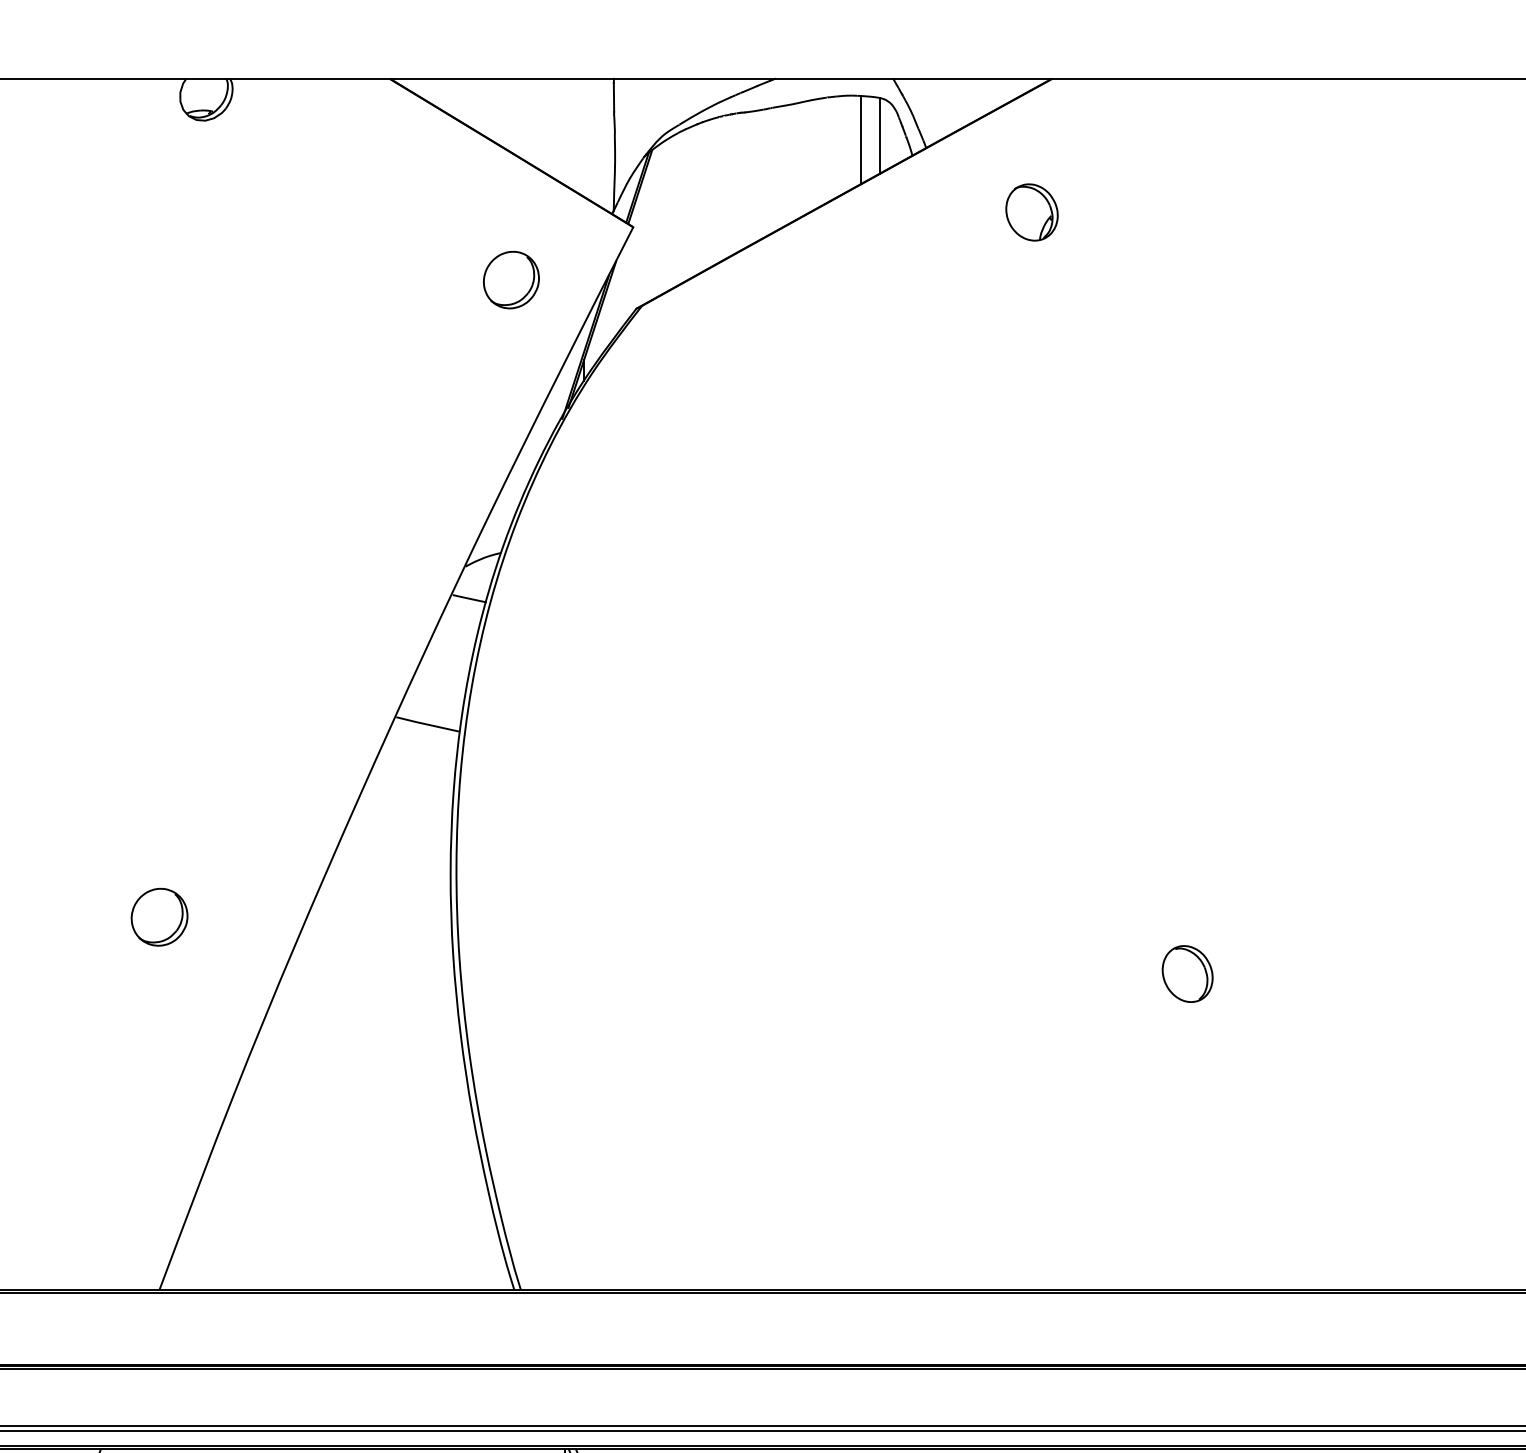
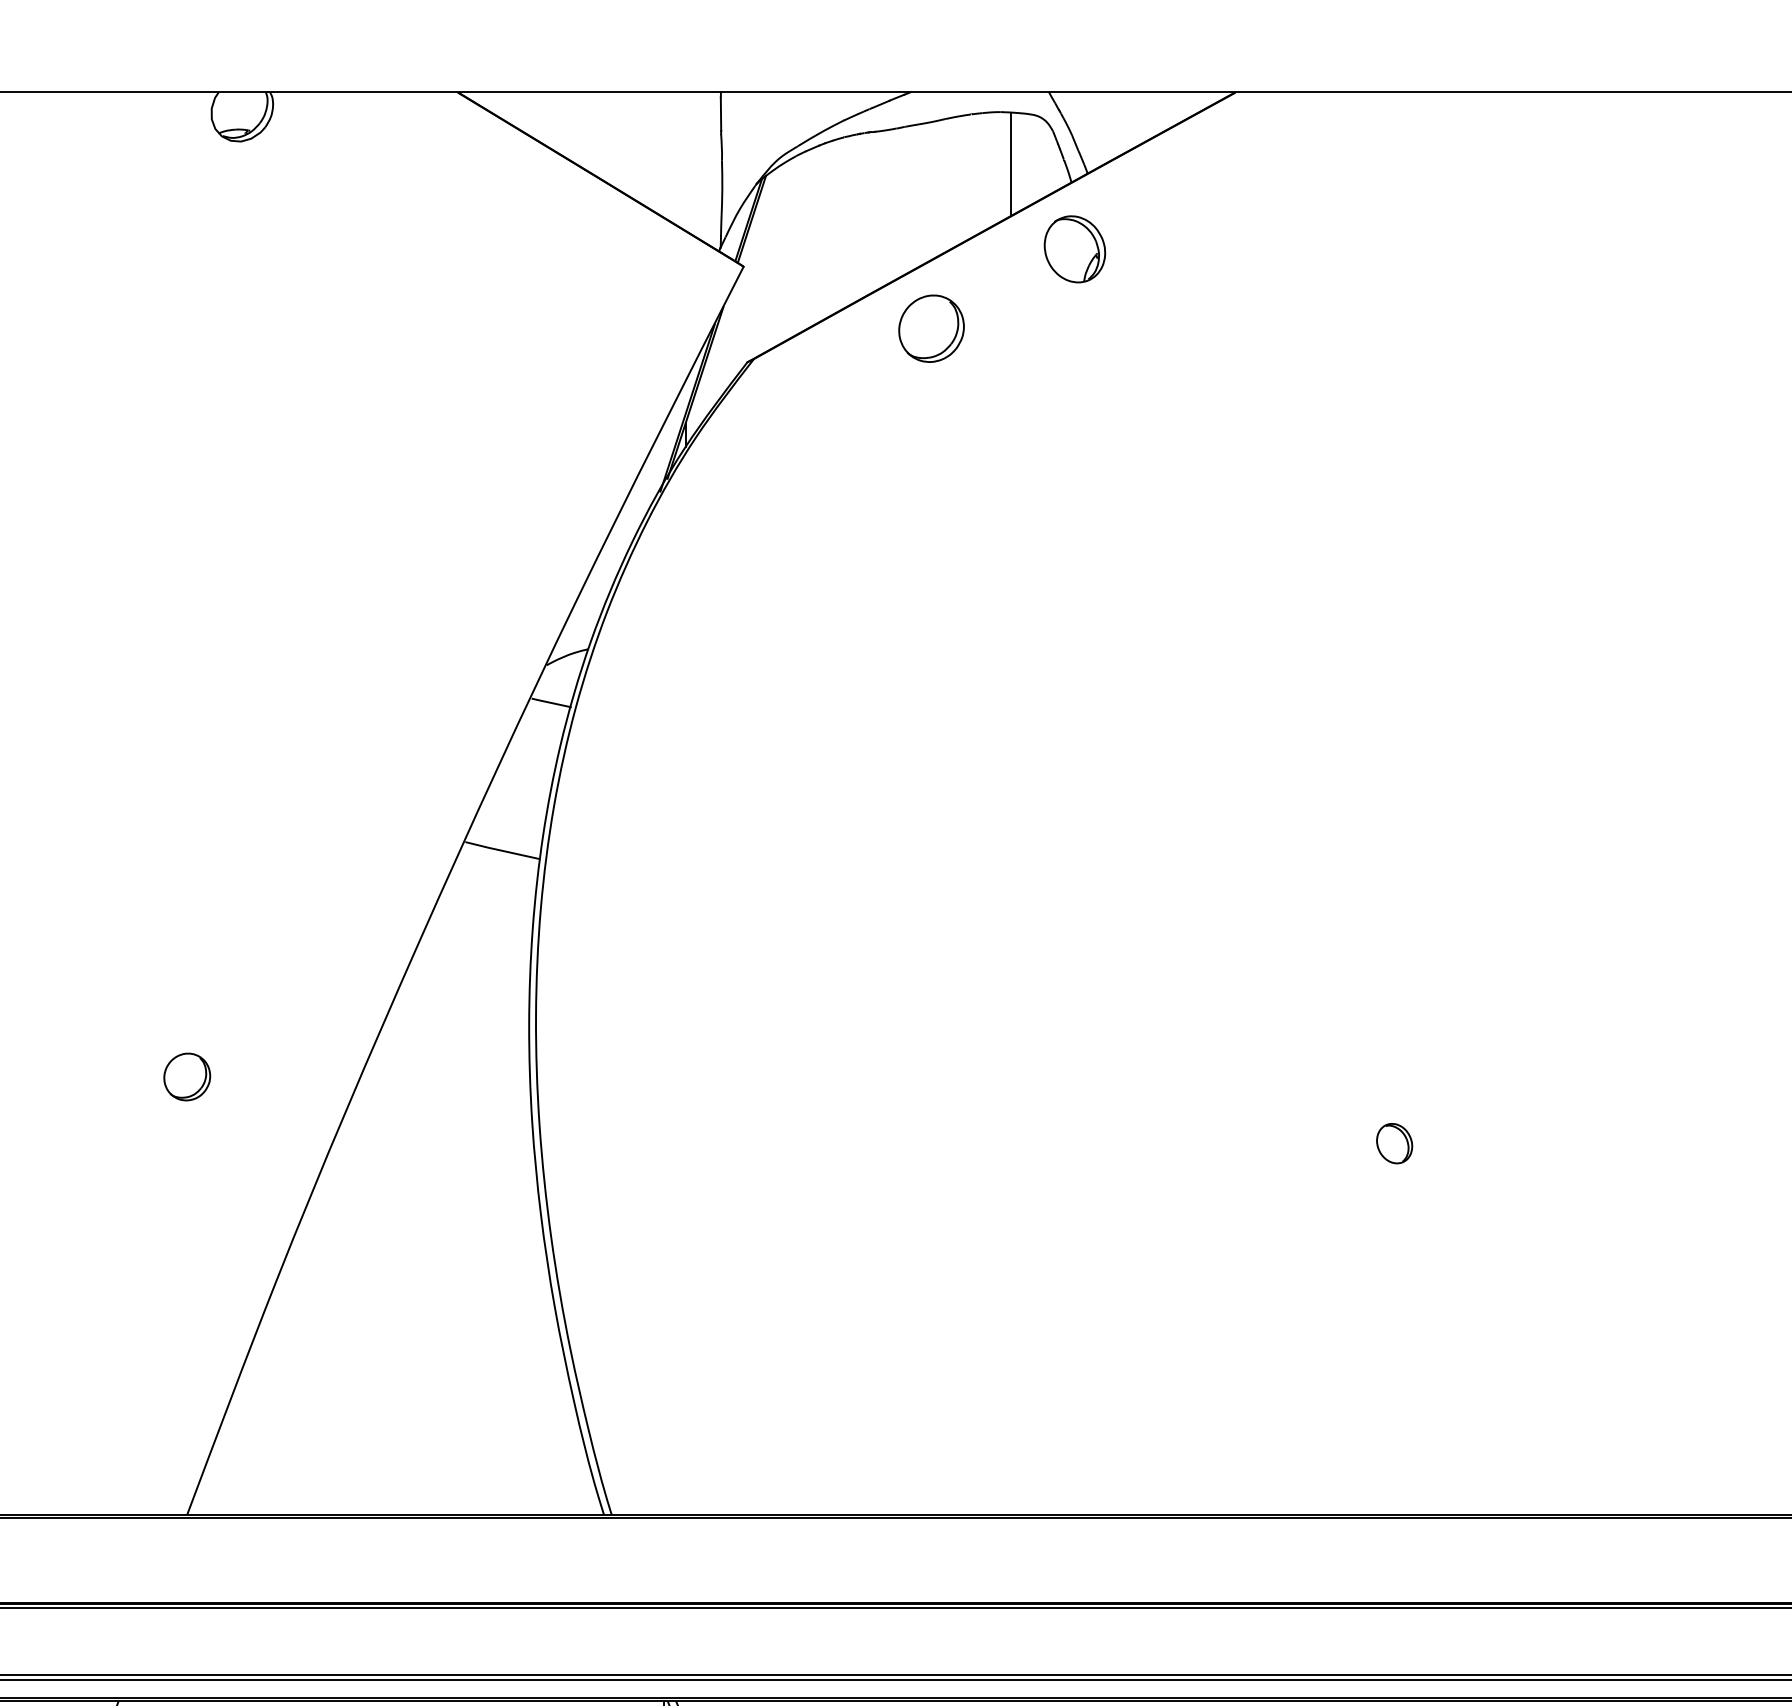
line: (880, 135) -> (1033, 159), removed
part: (1031, 212) -> (1074, 249), moved
part: (511, 279) -> (931, 328), moved
part: (158, 916) -> (186, 1076), size x0.7
part: (1187, 973) -> (1394, 1143), size x0.6

